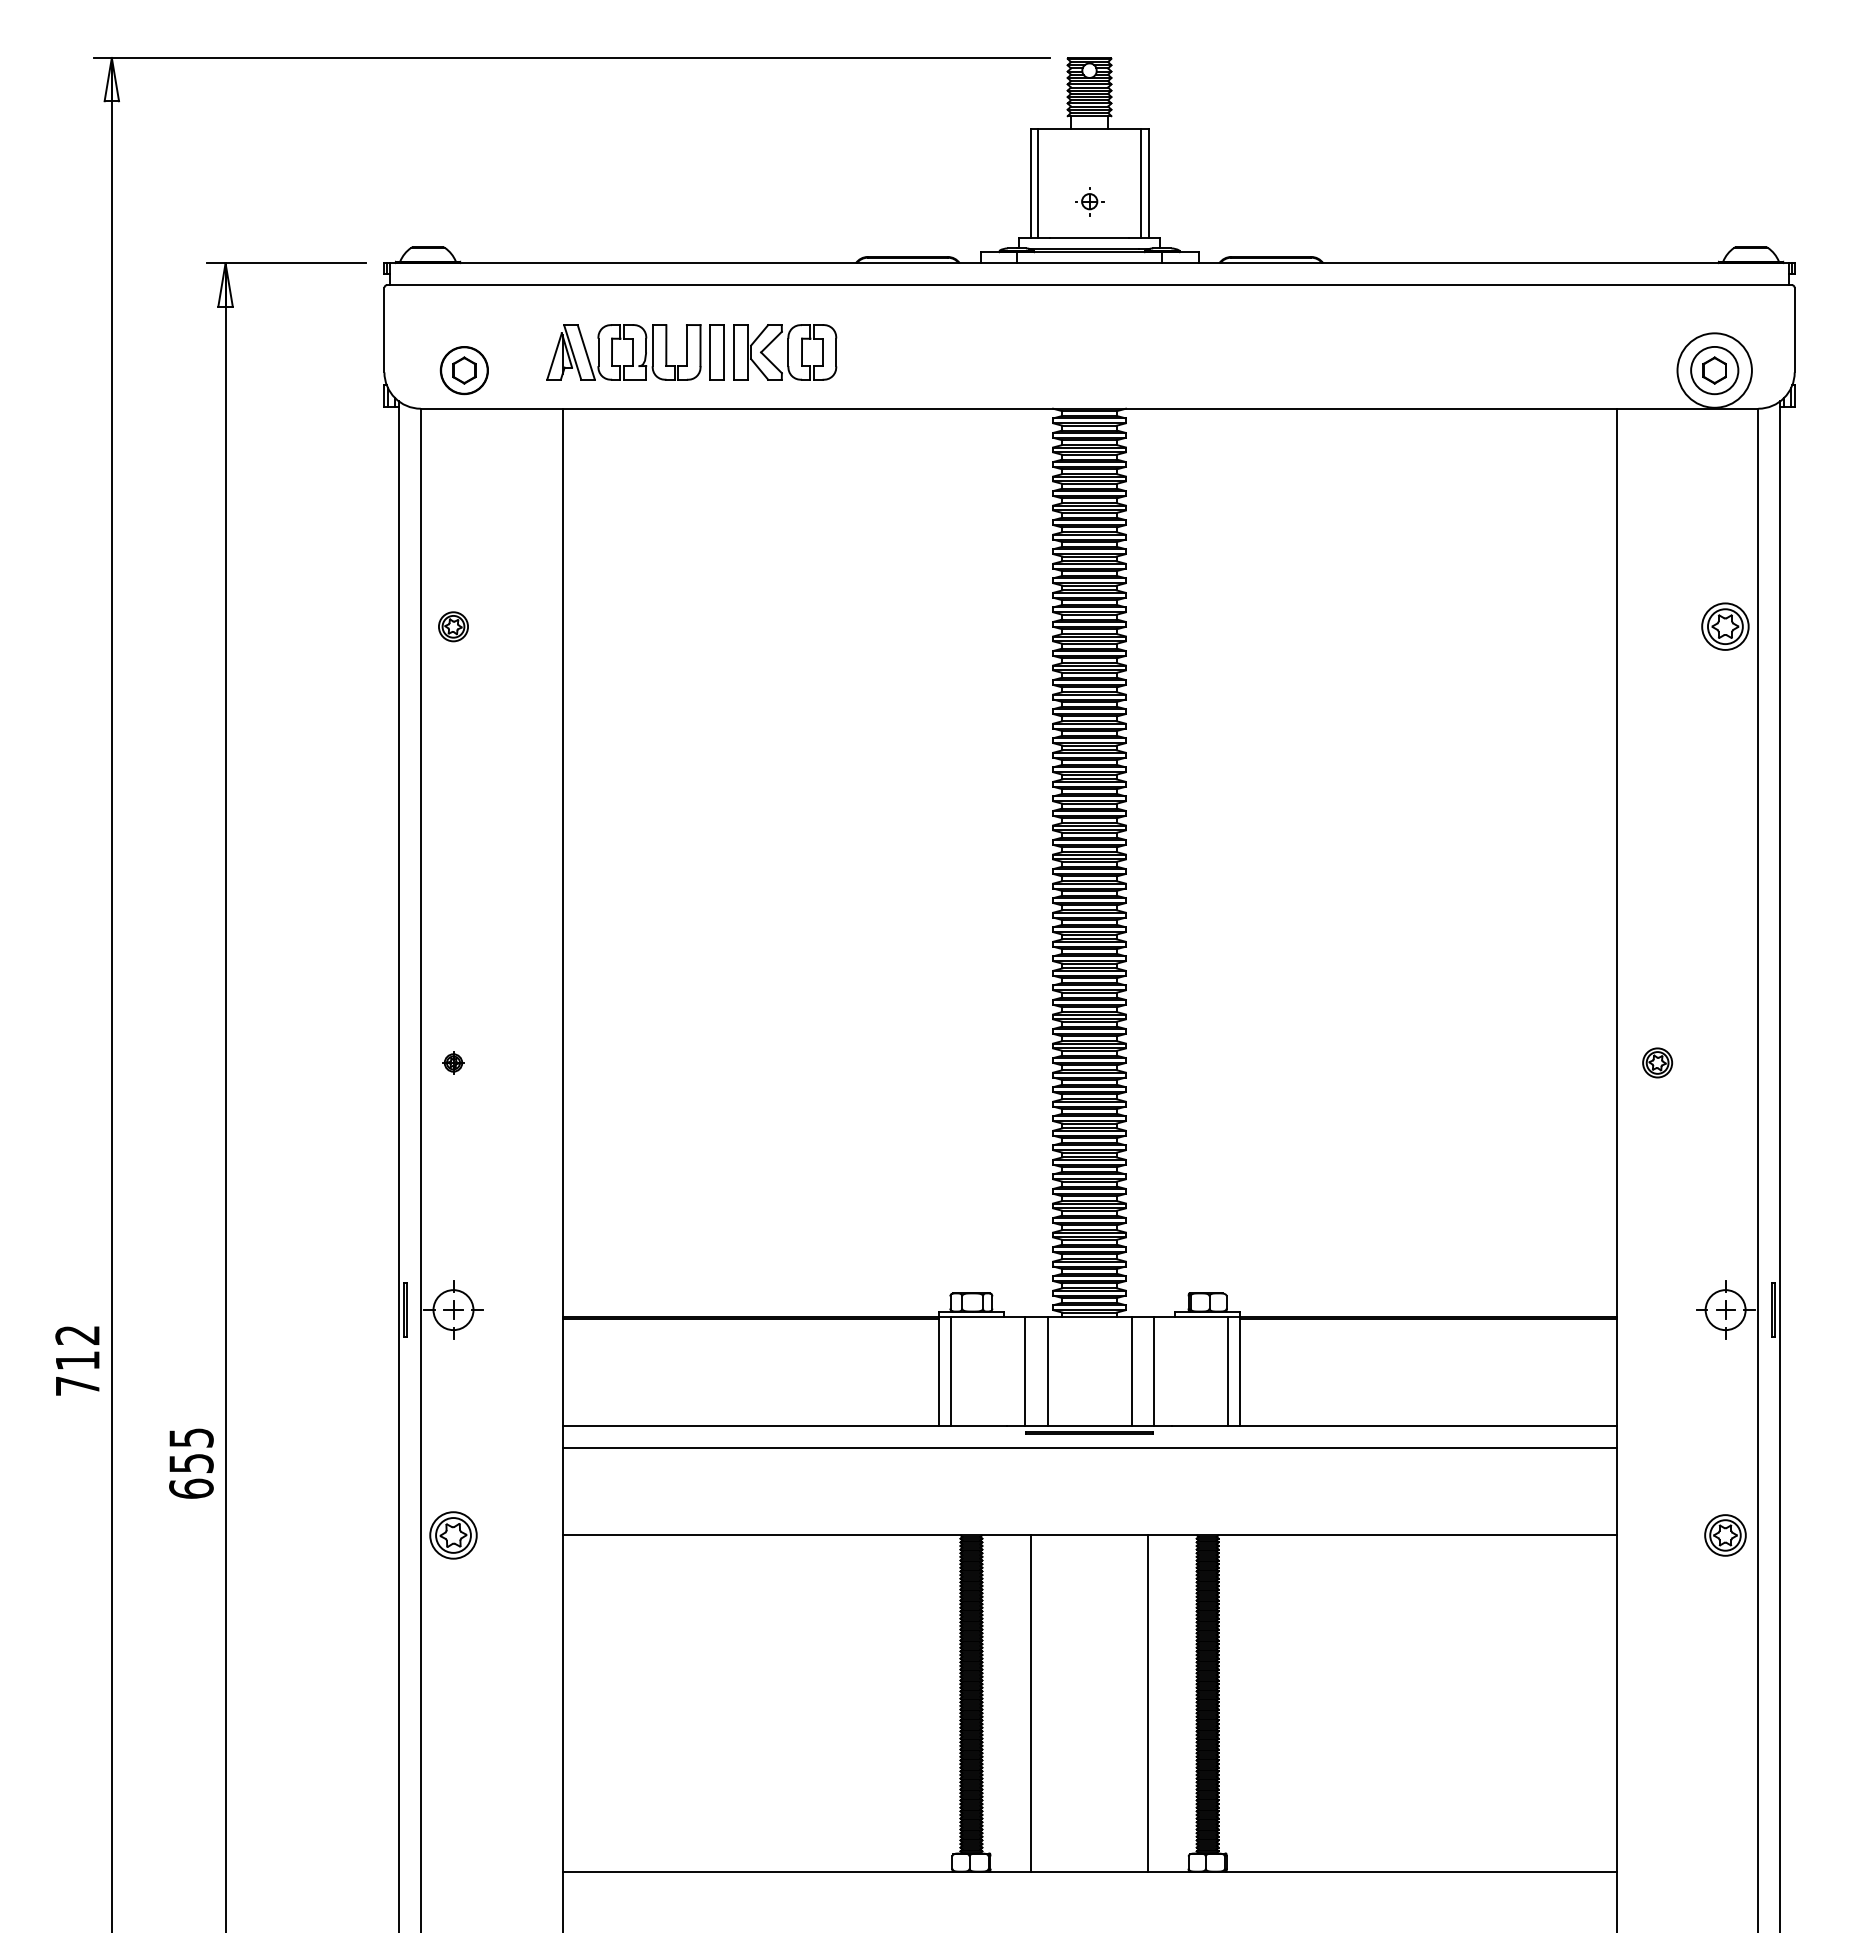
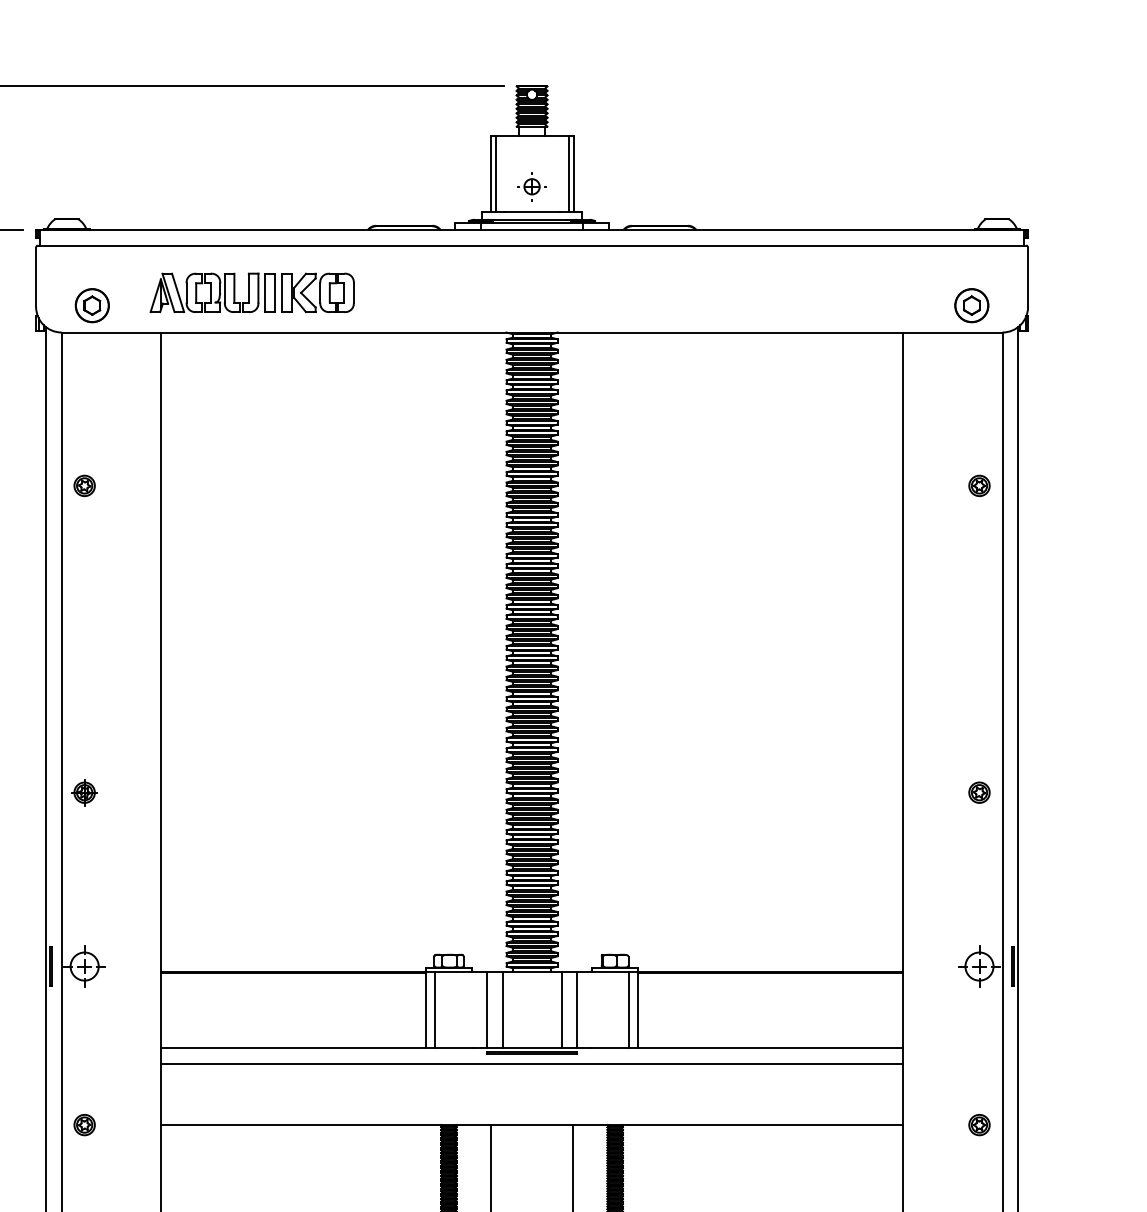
part: (1089, 201) -> (532, 186), size x1.43
circle: (1714, 370) -> (971, 305), size x0.62
part: (1725, 626) -> (979, 485), size x0.62
part: (453, 1062) -> (84, 792), size x1.67
part: (1657, 1062) -> (979, 792), moved
part: (453, 1535) -> (84, 1125), size x0.62
part: (1725, 1535) -> (979, 1125), size x0.71

